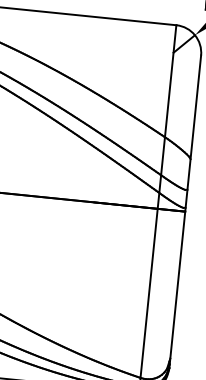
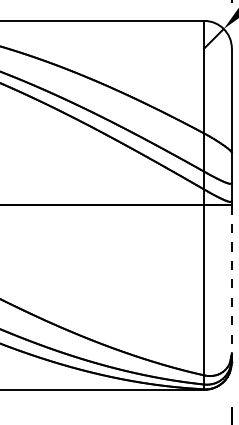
line: (176, 289) -> (231, 283), solid -> dashed

